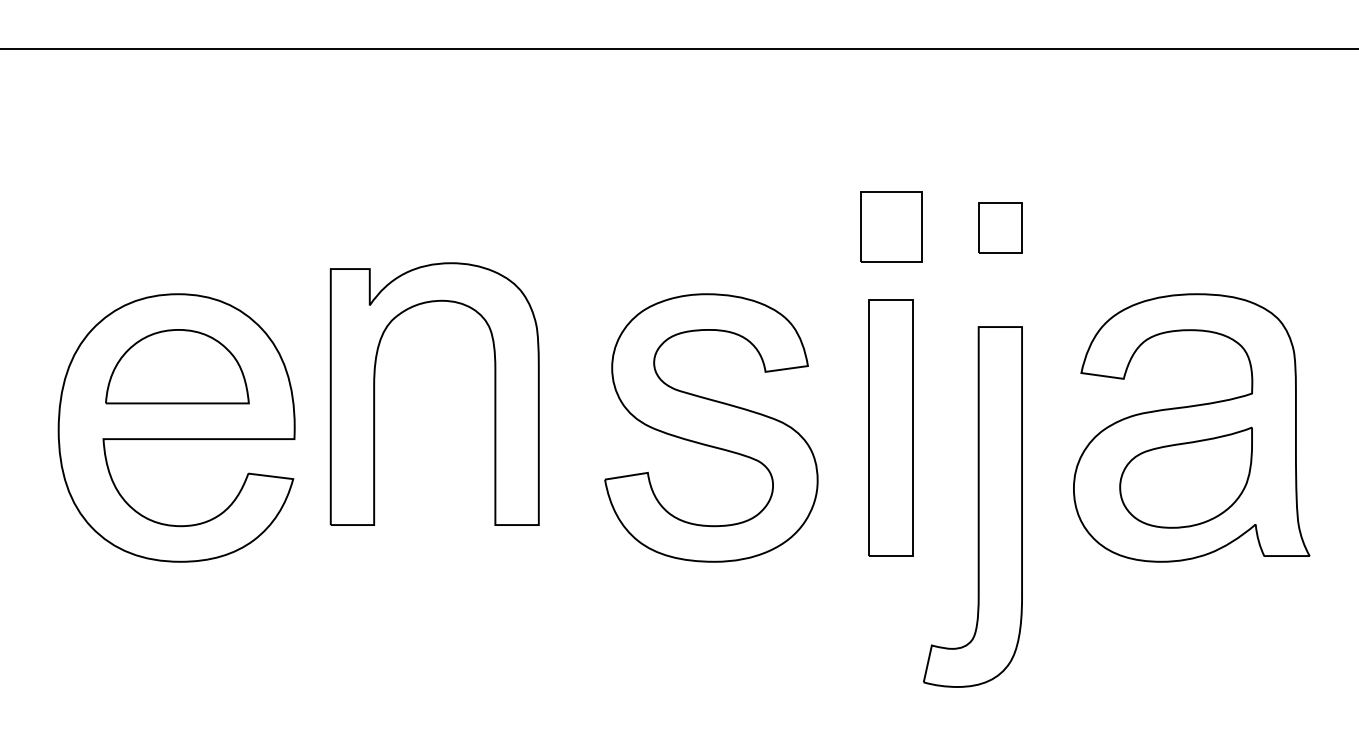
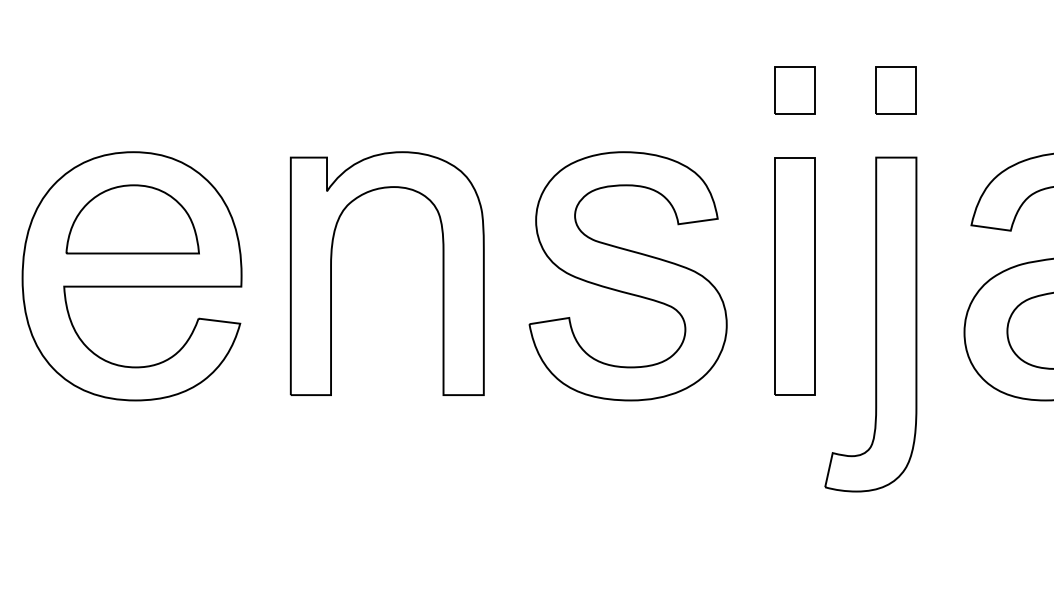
part: (890, 227) -> (794, 90), size x0.71
part: (375, 393) -> (332, 273), moved
part: (972, 506) -> (870, 324), moved

